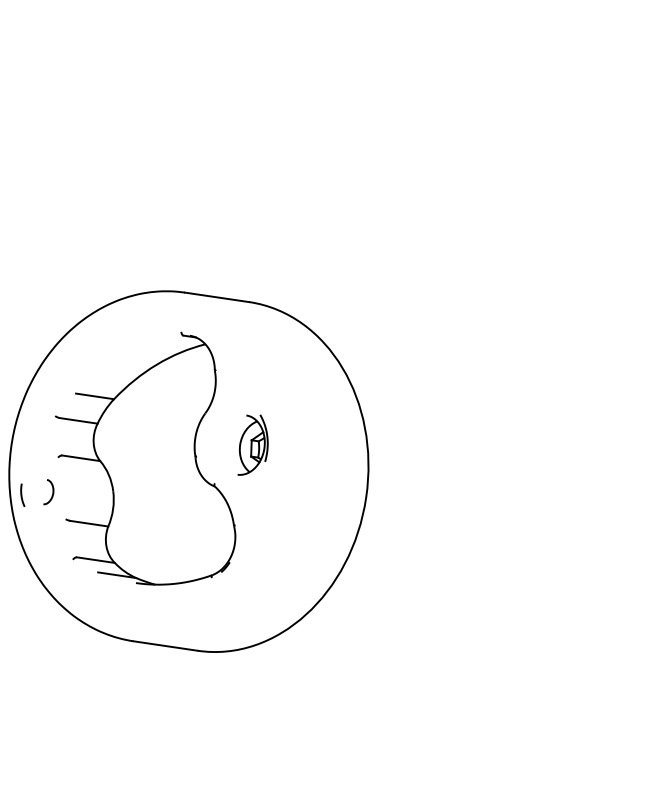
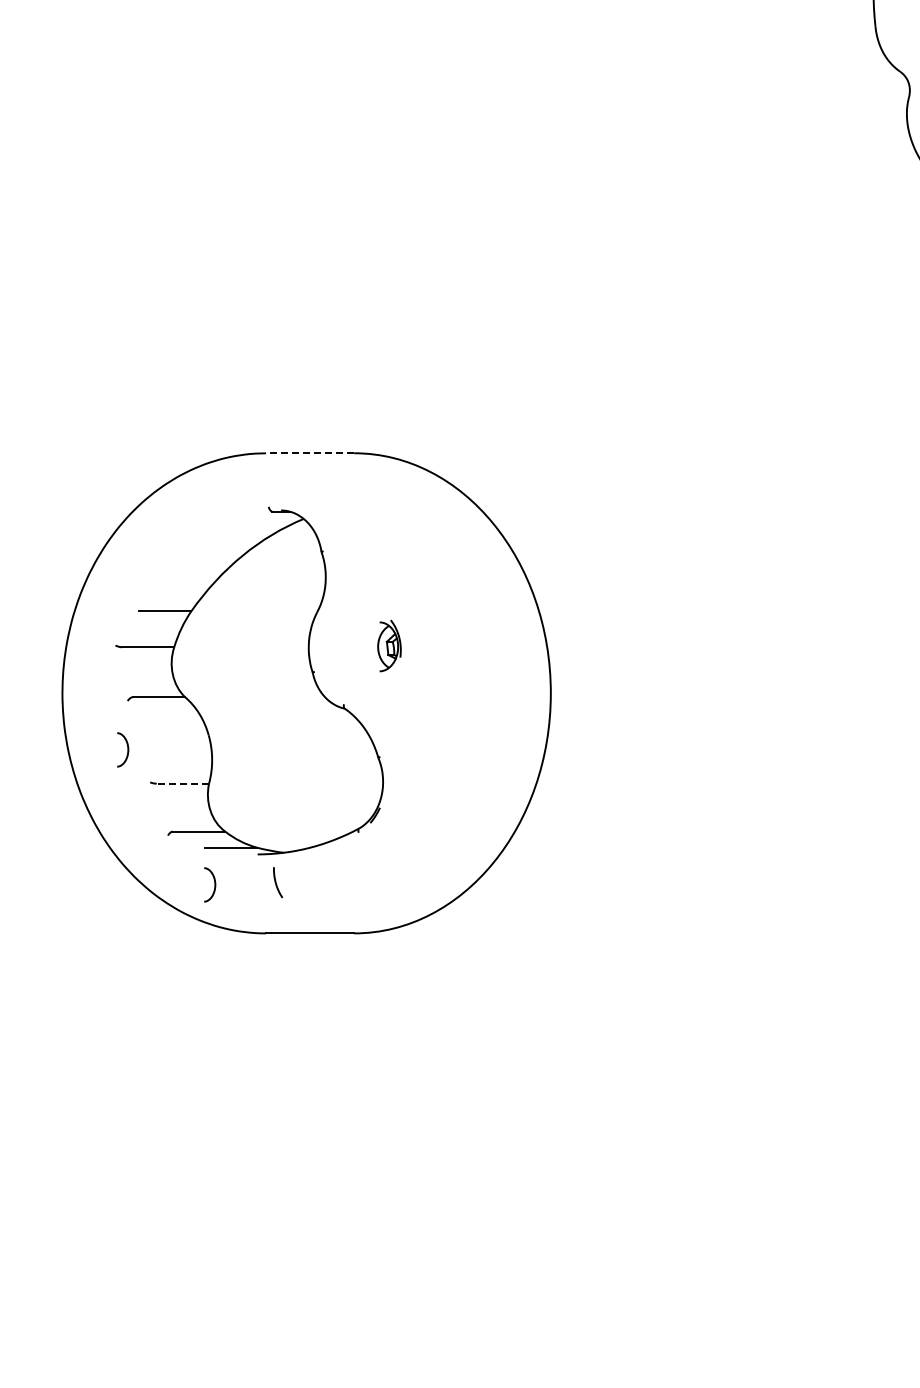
line: (216, 297) -> (309, 453), solid -> dashed
part: (254, 445) -> (389, 645), size x0.6
curve: (21, 495) -> (276, 882), moved
line: (89, 523) -> (182, 783), solid -> dashed
curve: (101, 600) -> (214, 884), added

